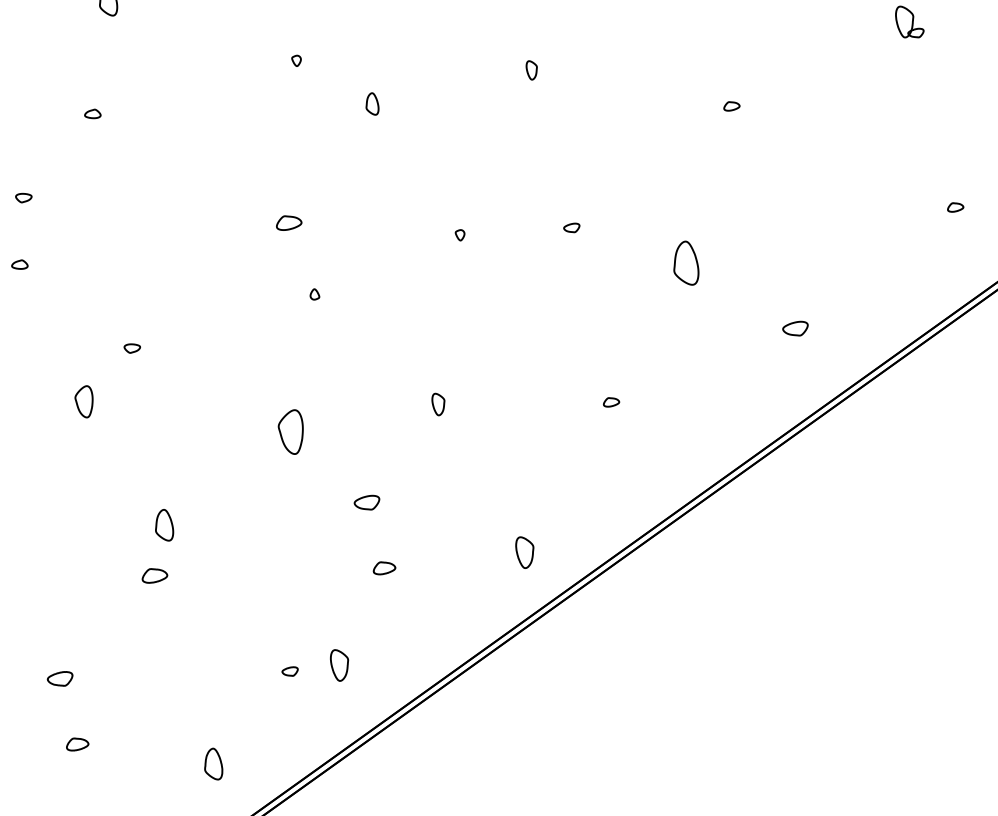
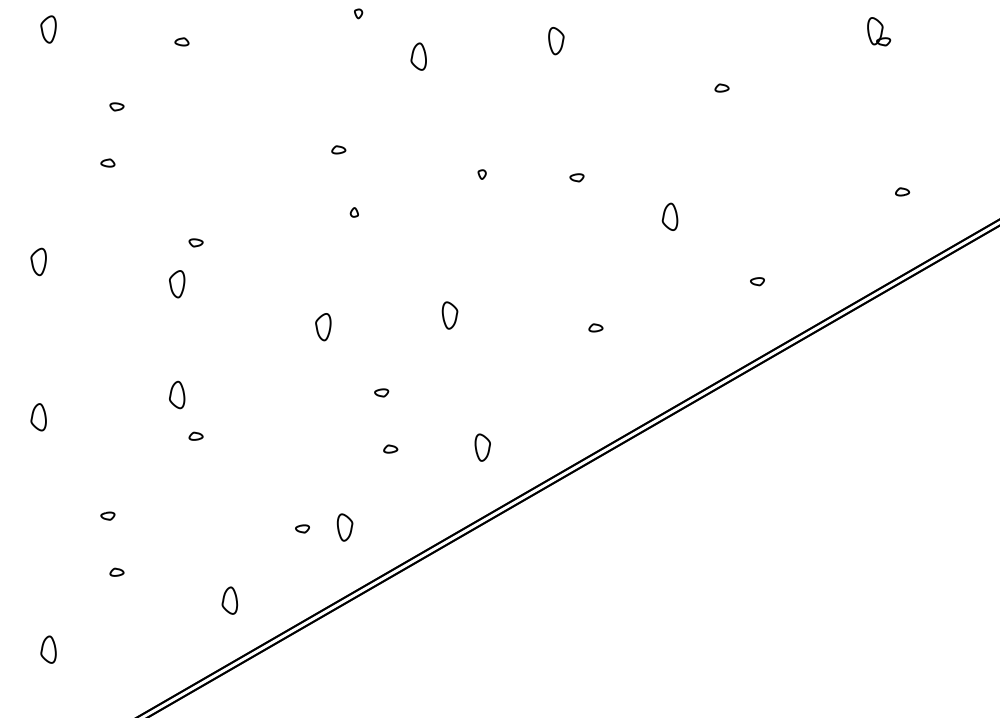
part: (532, 70) -> (556, 41), size x1.67
part: (371, 104) -> (418, 56), size x1.43
part: (288, 222) -> (338, 149), size x0.62
part: (684, 262) -> (669, 216), size x0.71
part: (795, 329) -> (757, 281), size x0.62
part: (84, 402) -> (177, 284), moved
part: (438, 404) -> (449, 315), size x1.43
part: (291, 432) -> (323, 327), size x0.71
part: (367, 502) -> (381, 392), size x0.62
part: (164, 524) -> (177, 394), moved
part: (524, 552) -> (482, 447), moved
part: (384, 567) -> (390, 448), size x0.71
part: (153, 574) -> (195, 435), size x0.62
part: (59, 678) -> (107, 515), size x0.62
part: (76, 743) -> (116, 571), size x0.71

